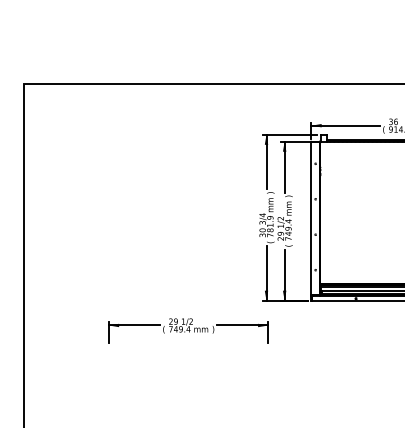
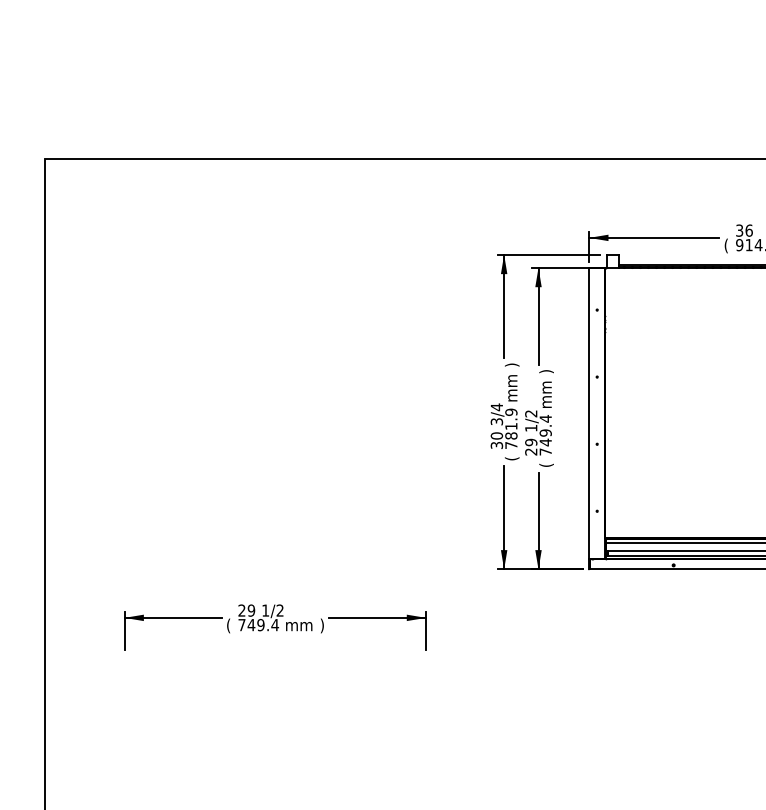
part: (188, 330) -> (275, 627), moved

